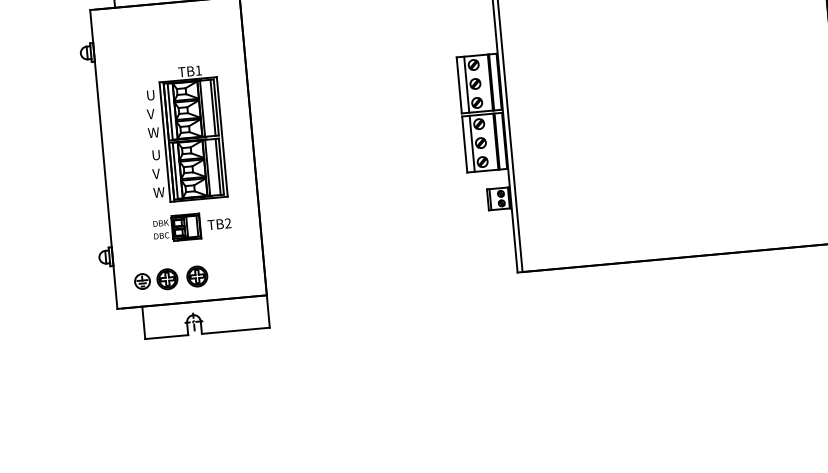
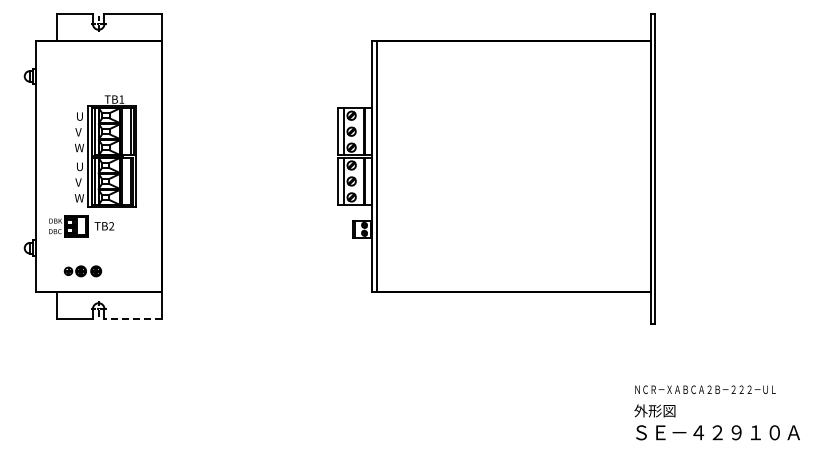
part: (192, 226) -> (81, 226), moved
part: (170, 279) -> (82, 271), size x0.6
line: (236, 330) -> (133, 319), solid -> dashed

